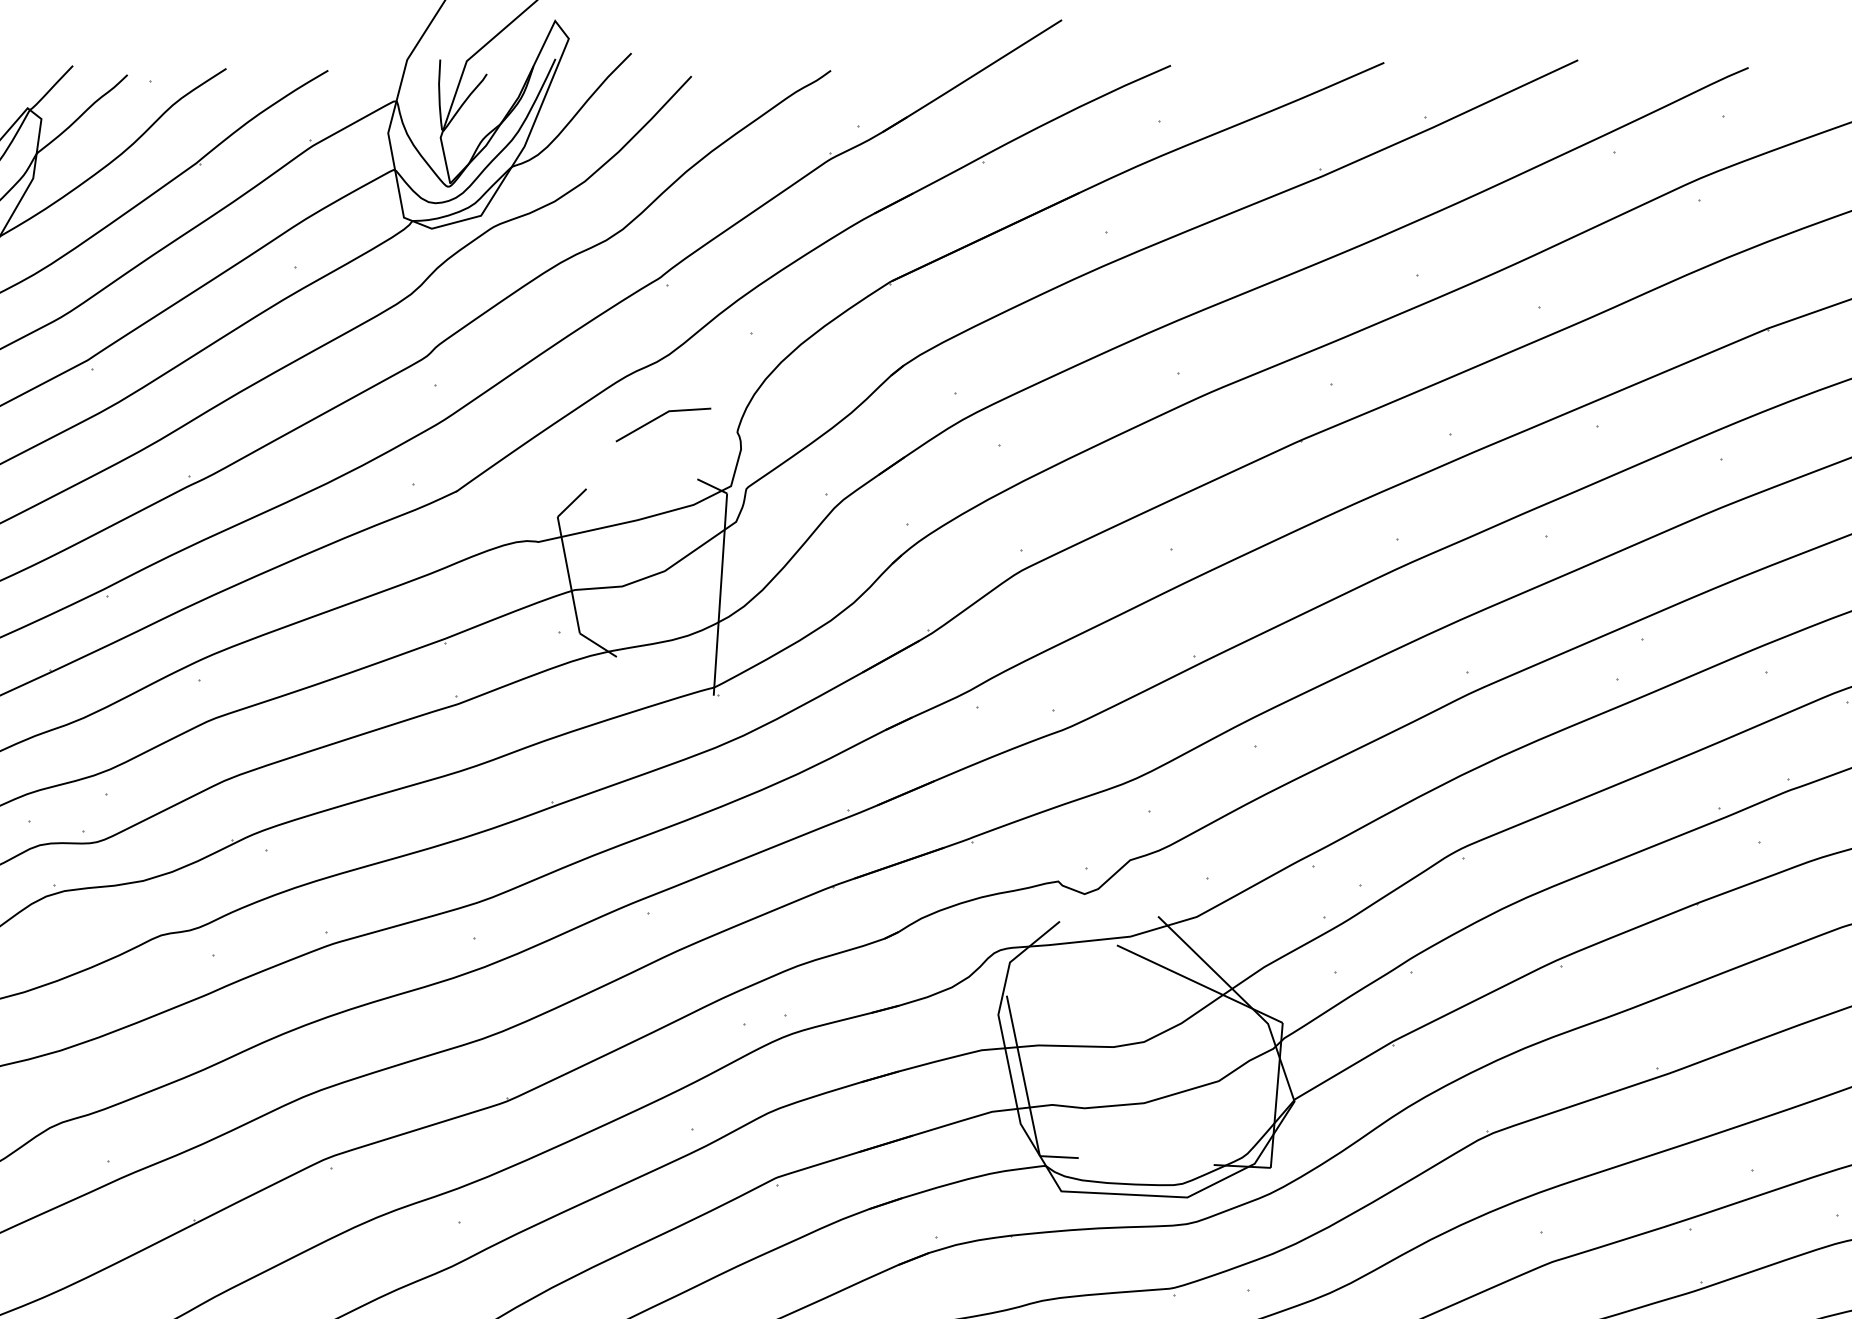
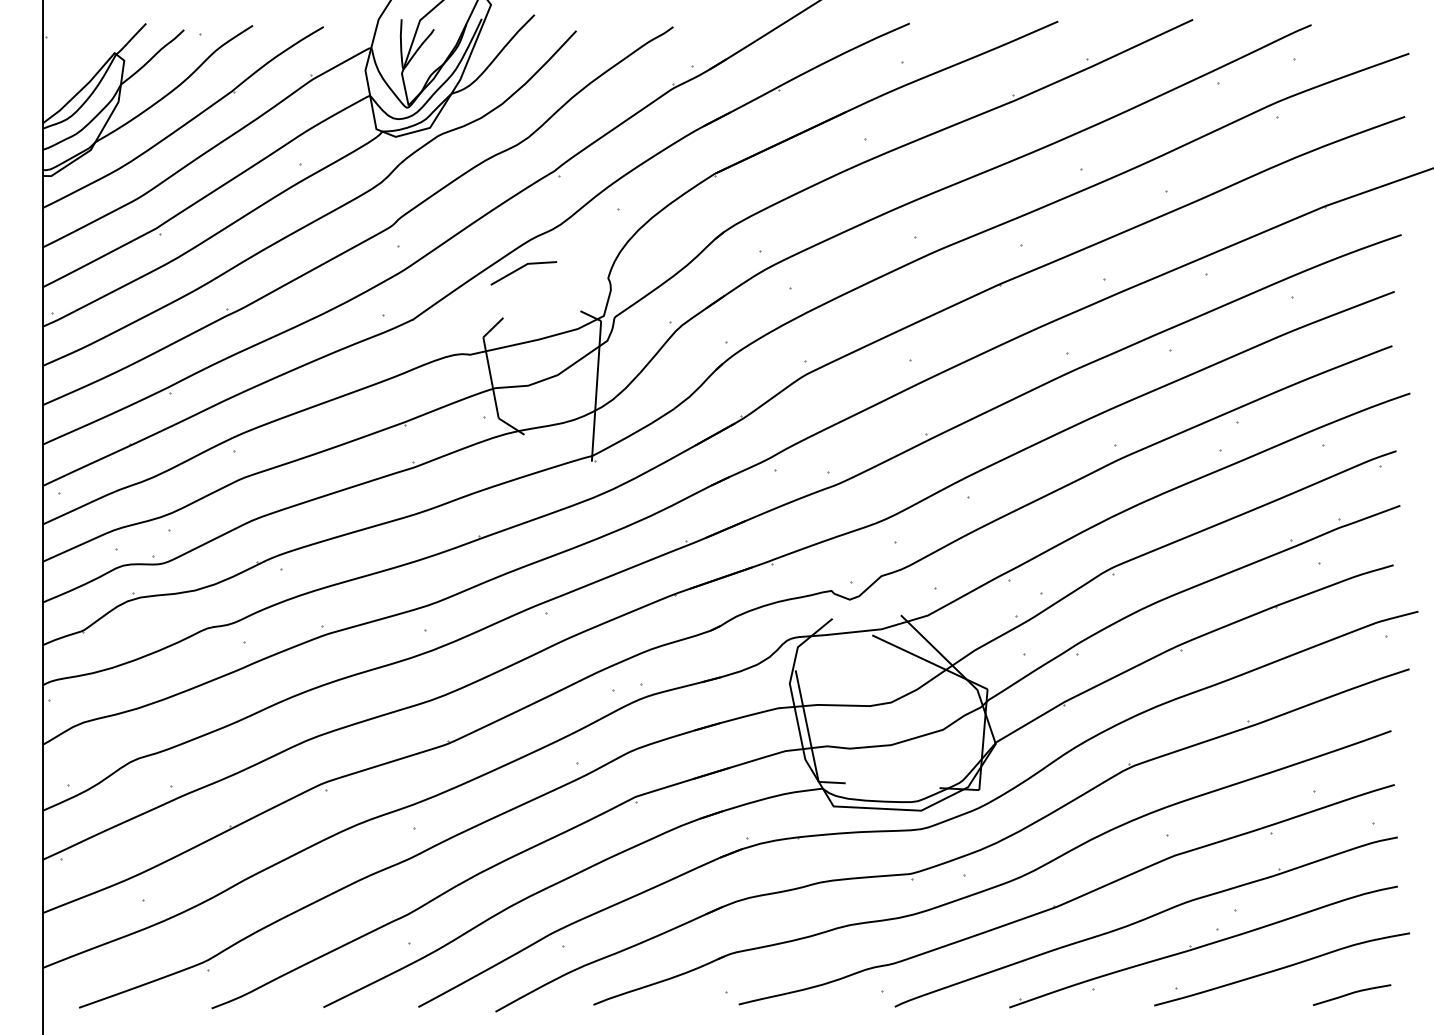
line: (658, 419) -> (520, 269), moved

